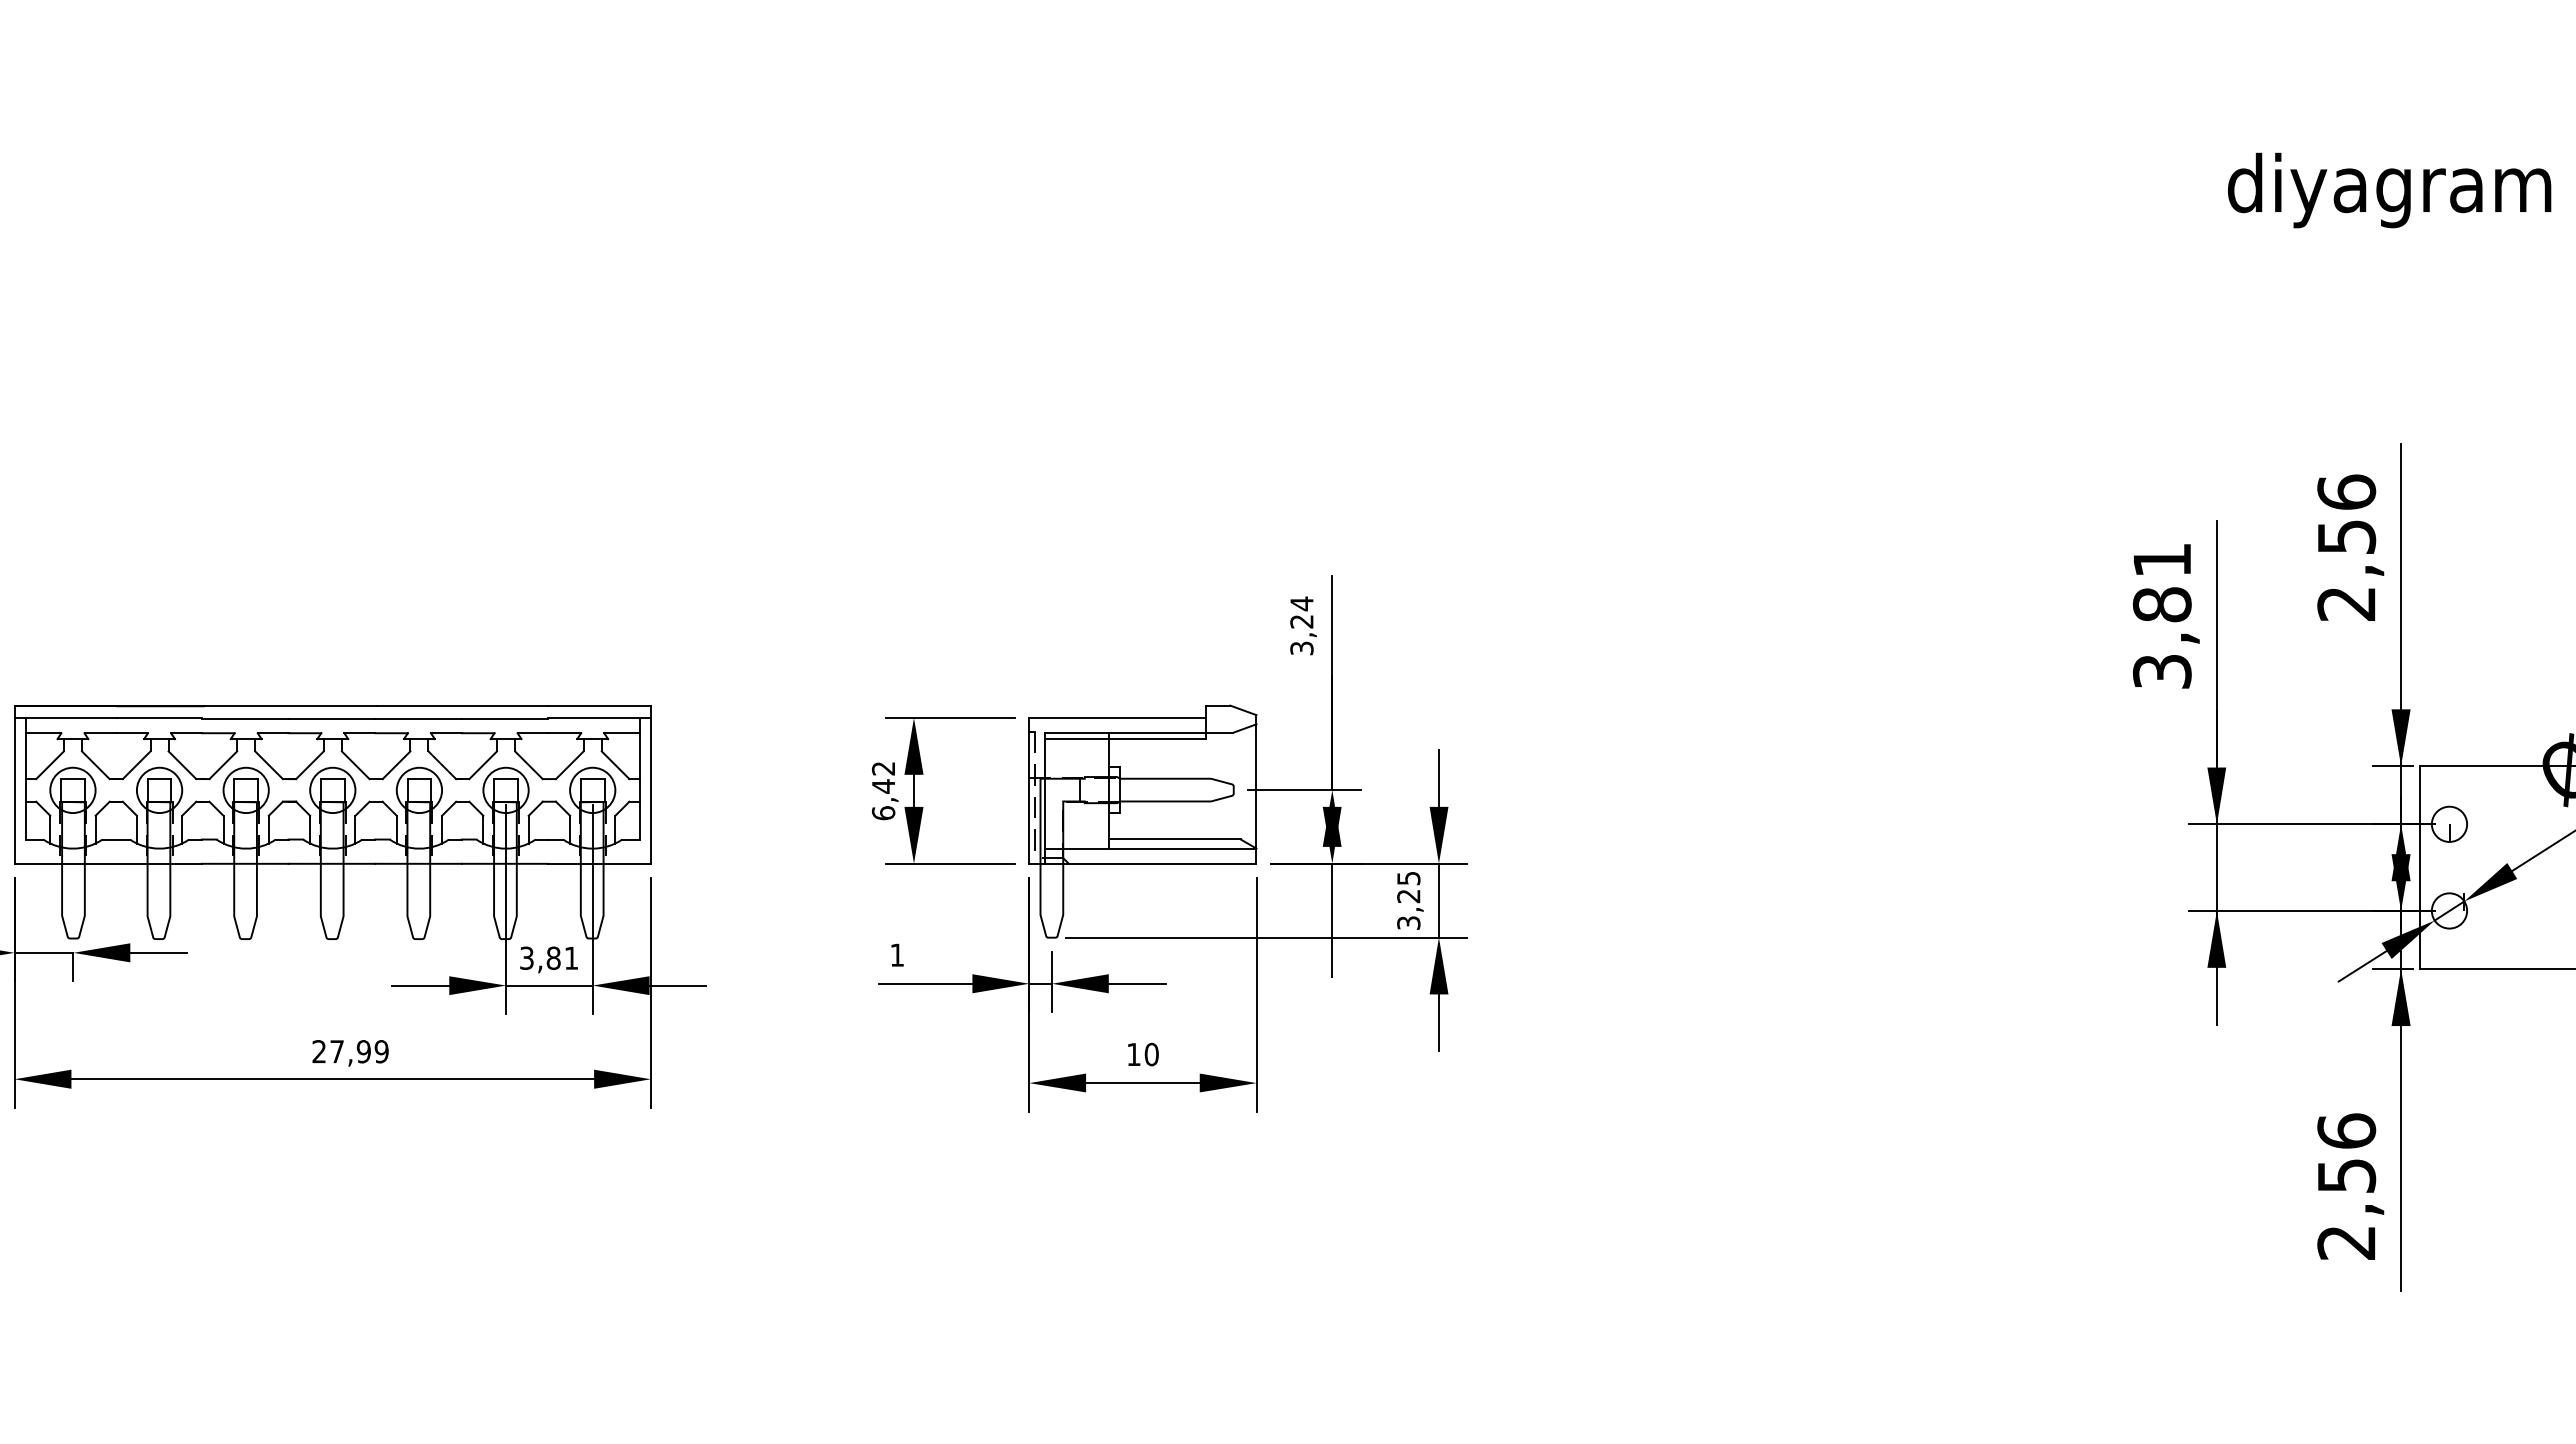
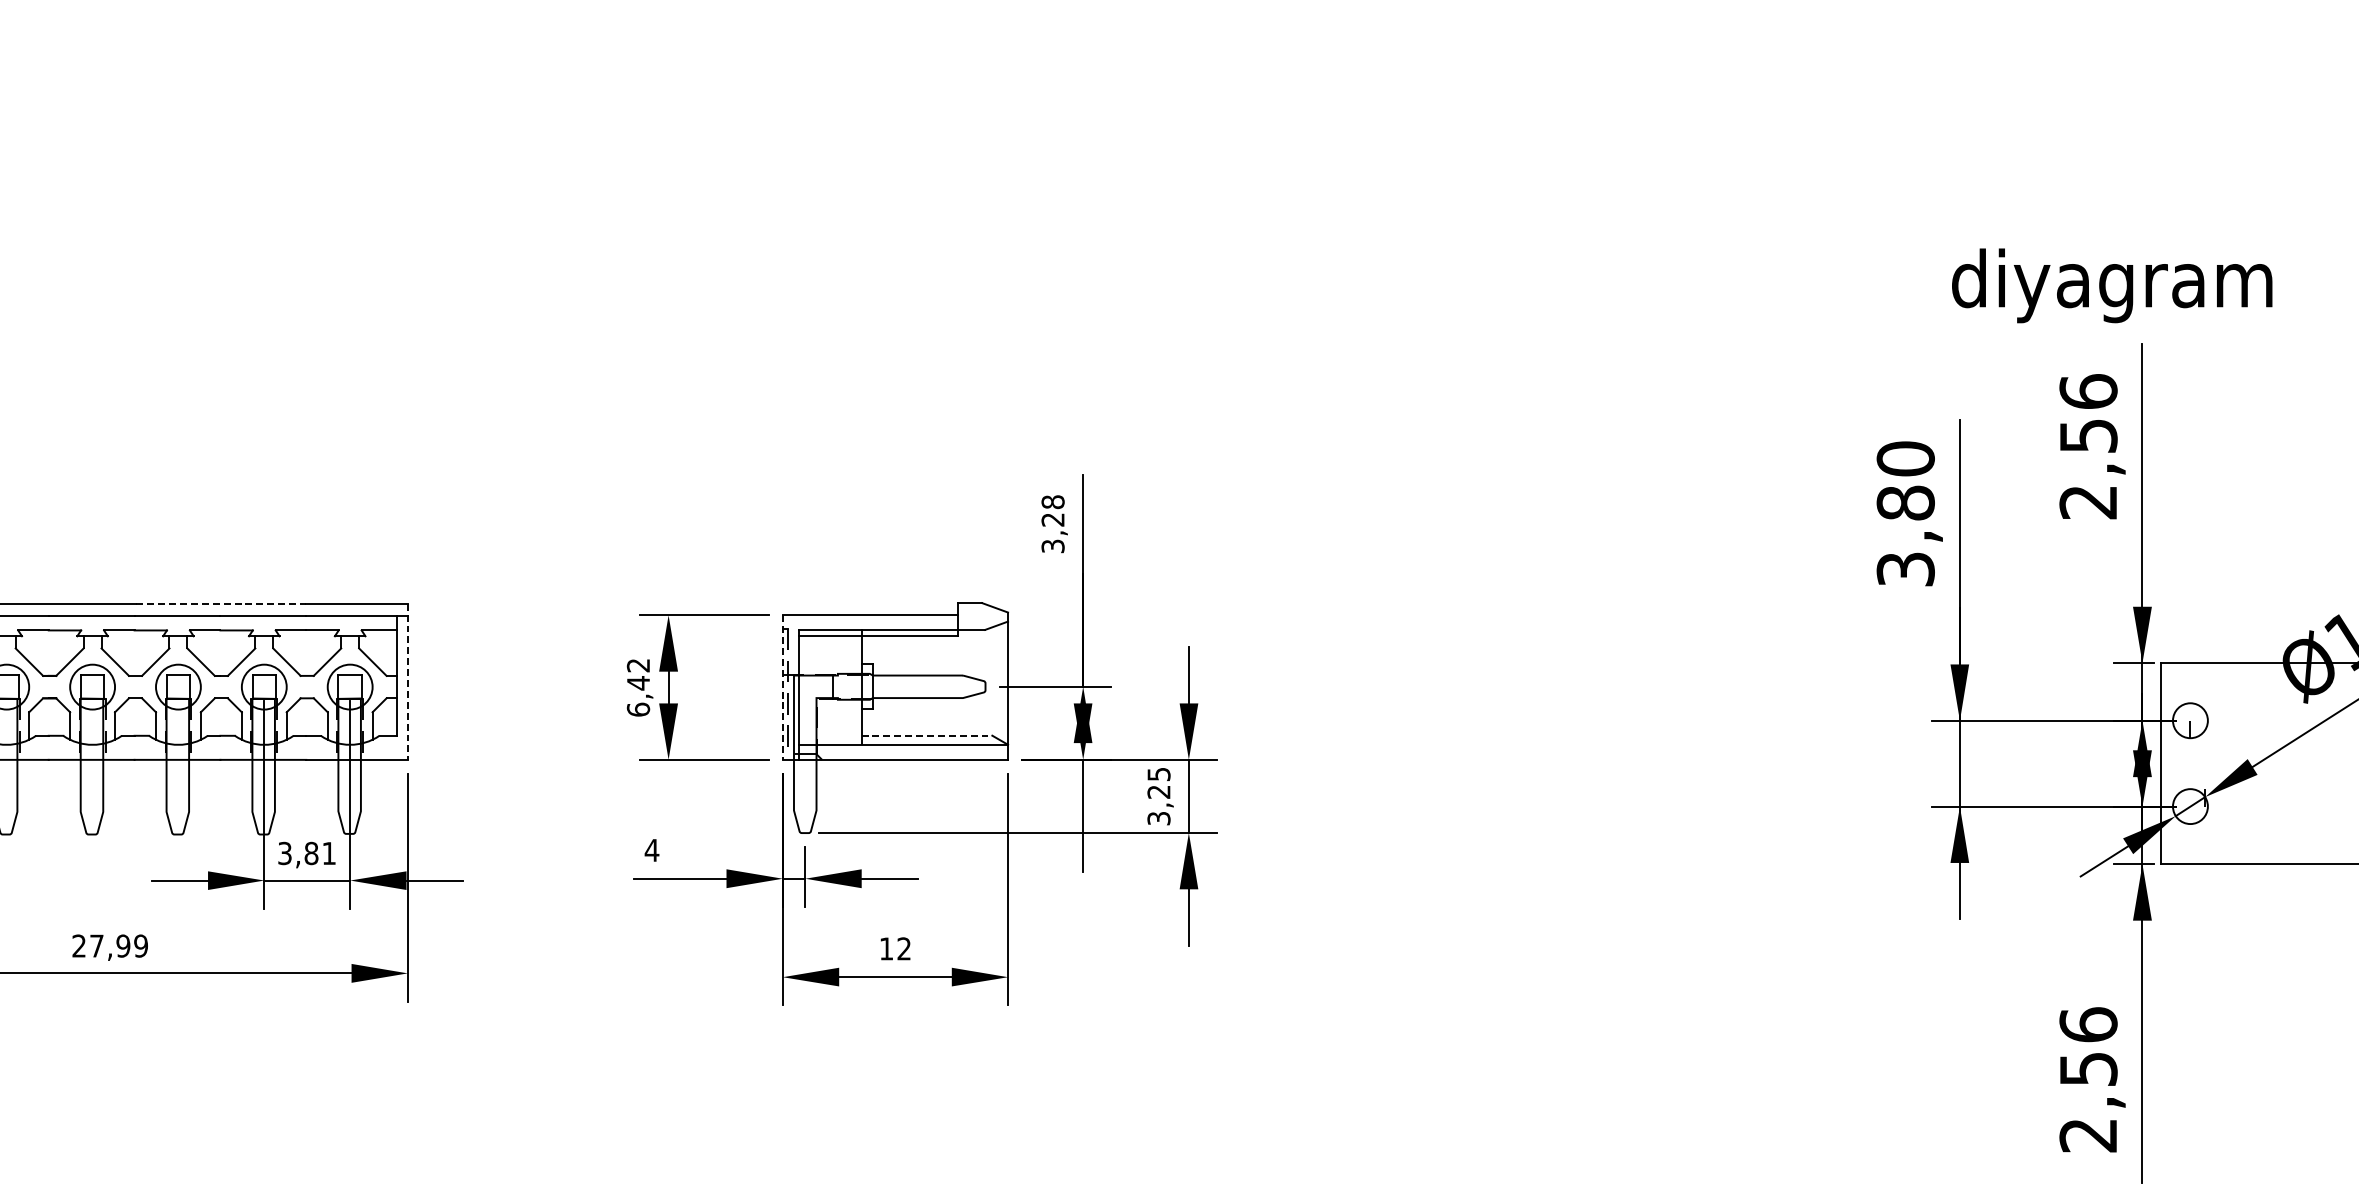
text: (2389, 190) -> (2112, 285), moved
text: (2161, 559) -> (1905, 458), 3,81 -> 3,80
text: (1301, 603) -> (1052, 501), 3,24 -> 3,28
line: (462, 706) -> (221, 603), solid -> dashed
line: (651, 785) -> (408, 682), solid -> dashed
line: (1029, 790) -> (783, 687), solid -> dashed
line: (1174, 839) -> (926, 735), solid -> dashed
text: (896, 954) -> (651, 849), 1 -> 4
text: (1151, 1054) -> (903, 948), 10 -> 12

